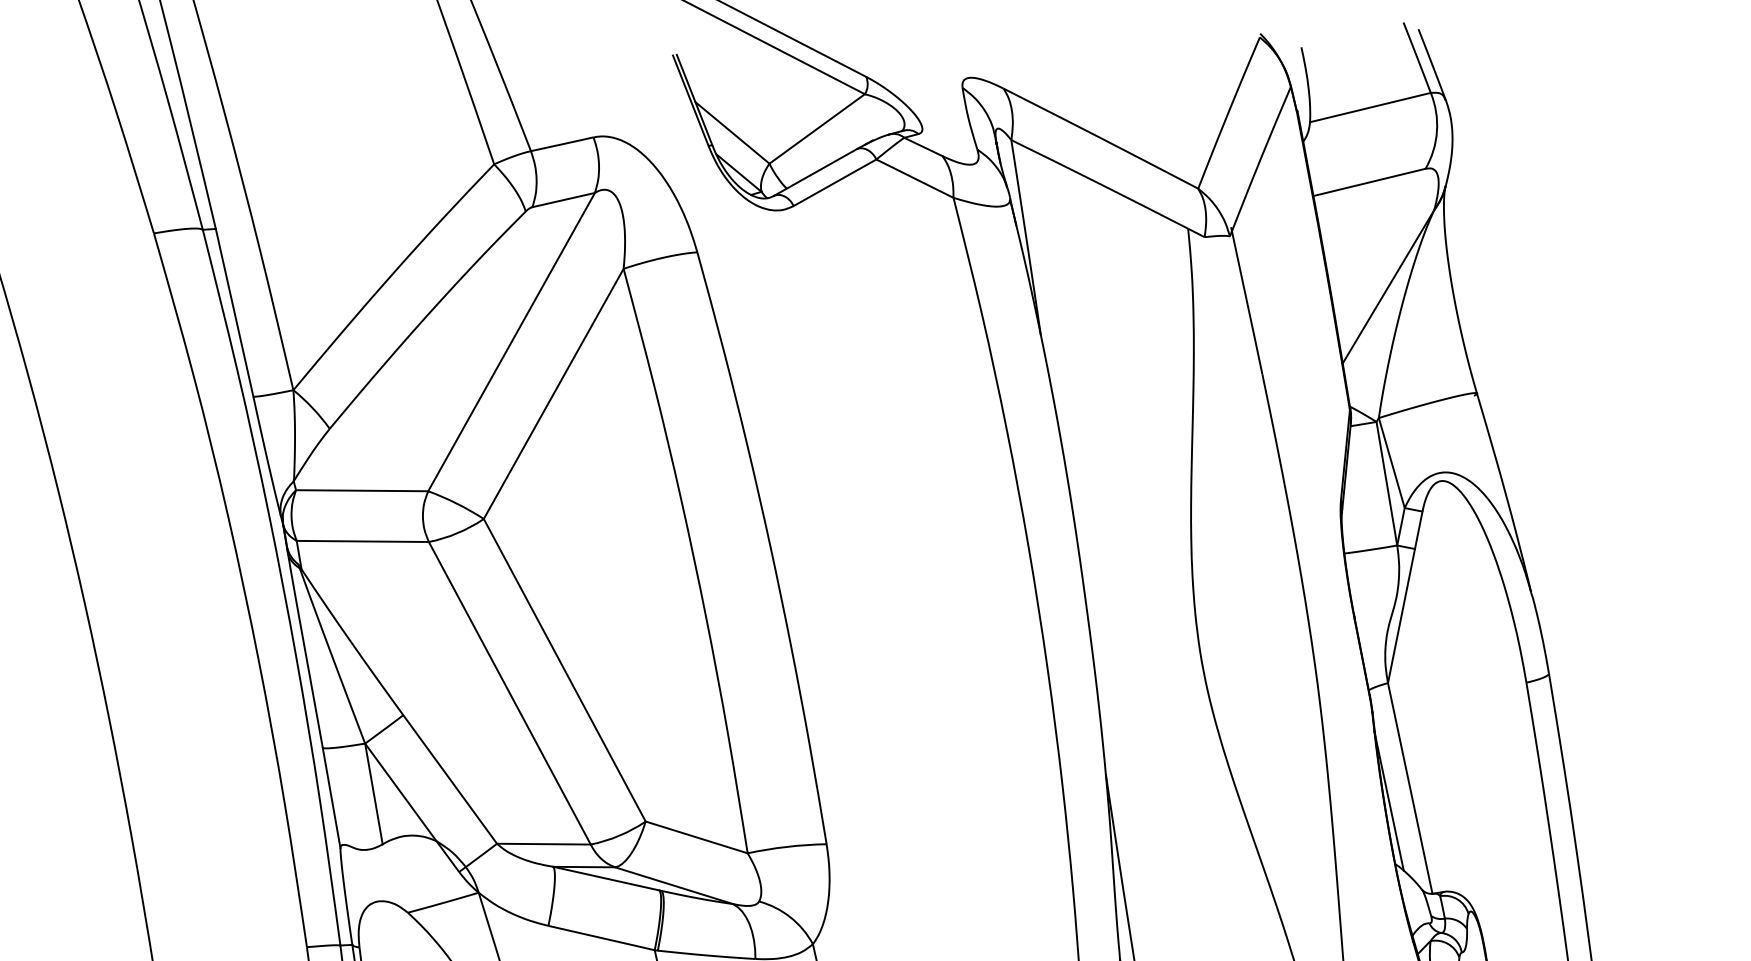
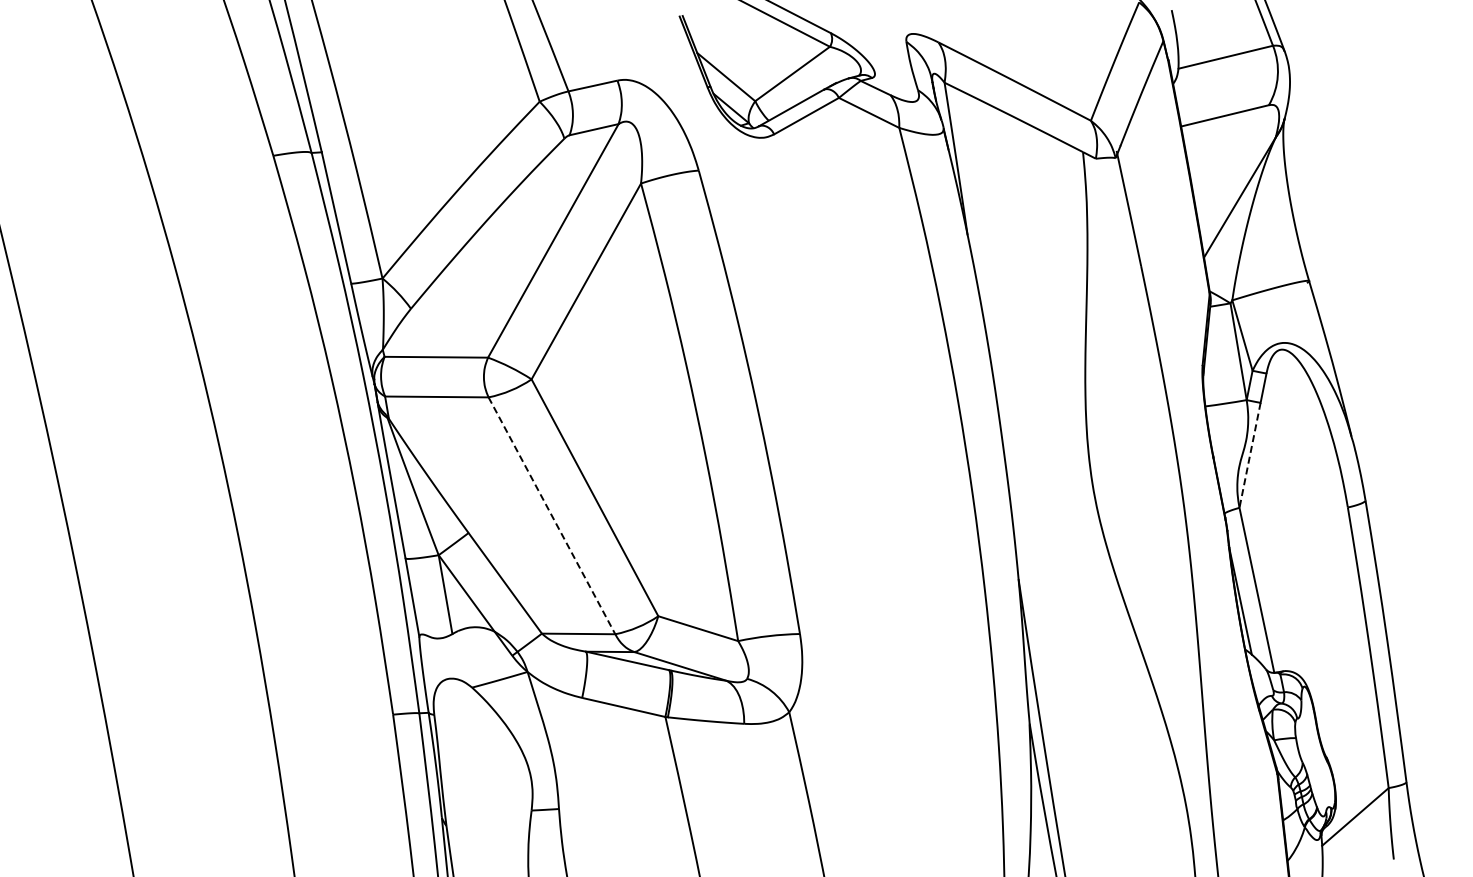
line: (1402, 616) -> (1250, 455), solid -> dashed
line: (510, 694) -> (552, 516), solid -> dashed

